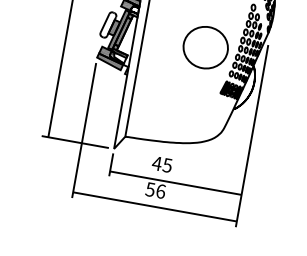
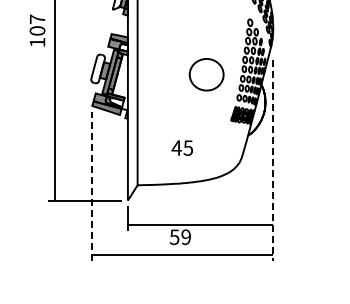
part: (205, 47) -> (206, 74), size x0.7
line: (84, 130) -> (92, 186), solid -> dashed
line: (252, 136) -> (273, 160), solid -> dashed
text: (161, 163) -> (181, 147), moved
text: (161, 191) -> (186, 237), 56 -> 59

